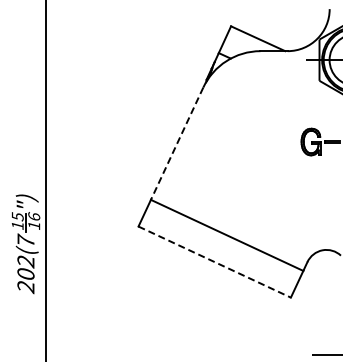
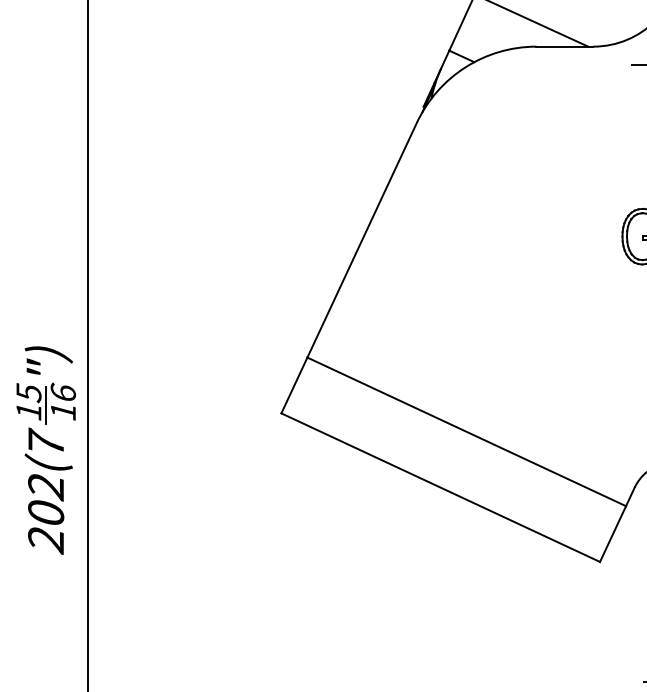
line: (177, 143) -> (362, 239), dashed -> solid
line: (215, 262) -> (442, 488), dashed -> solid

